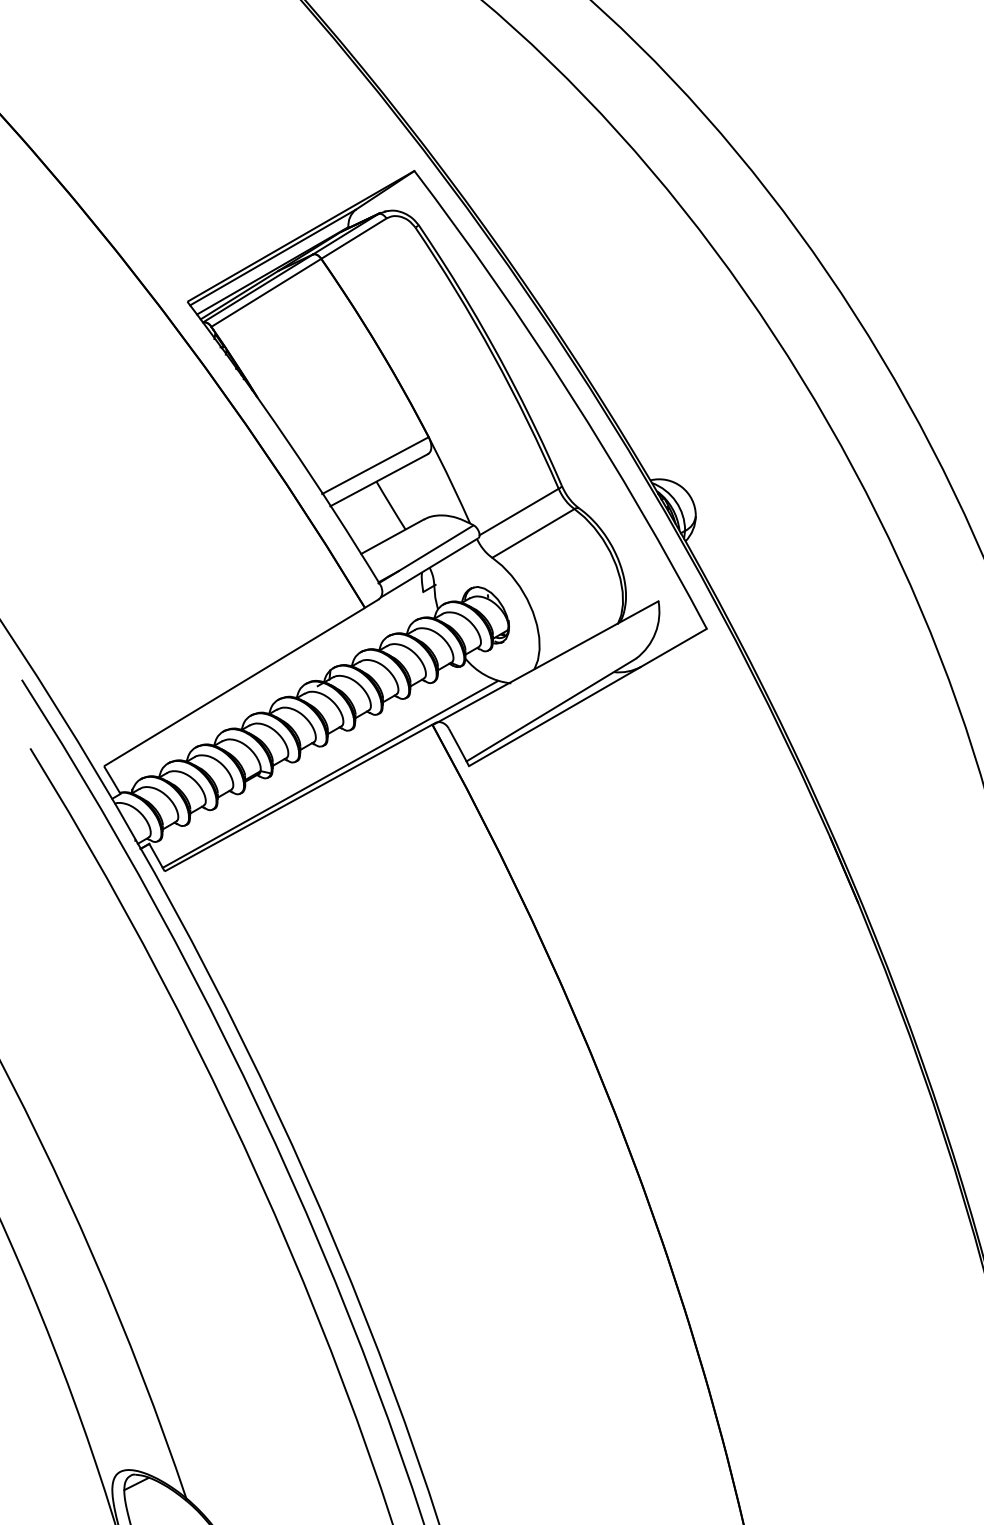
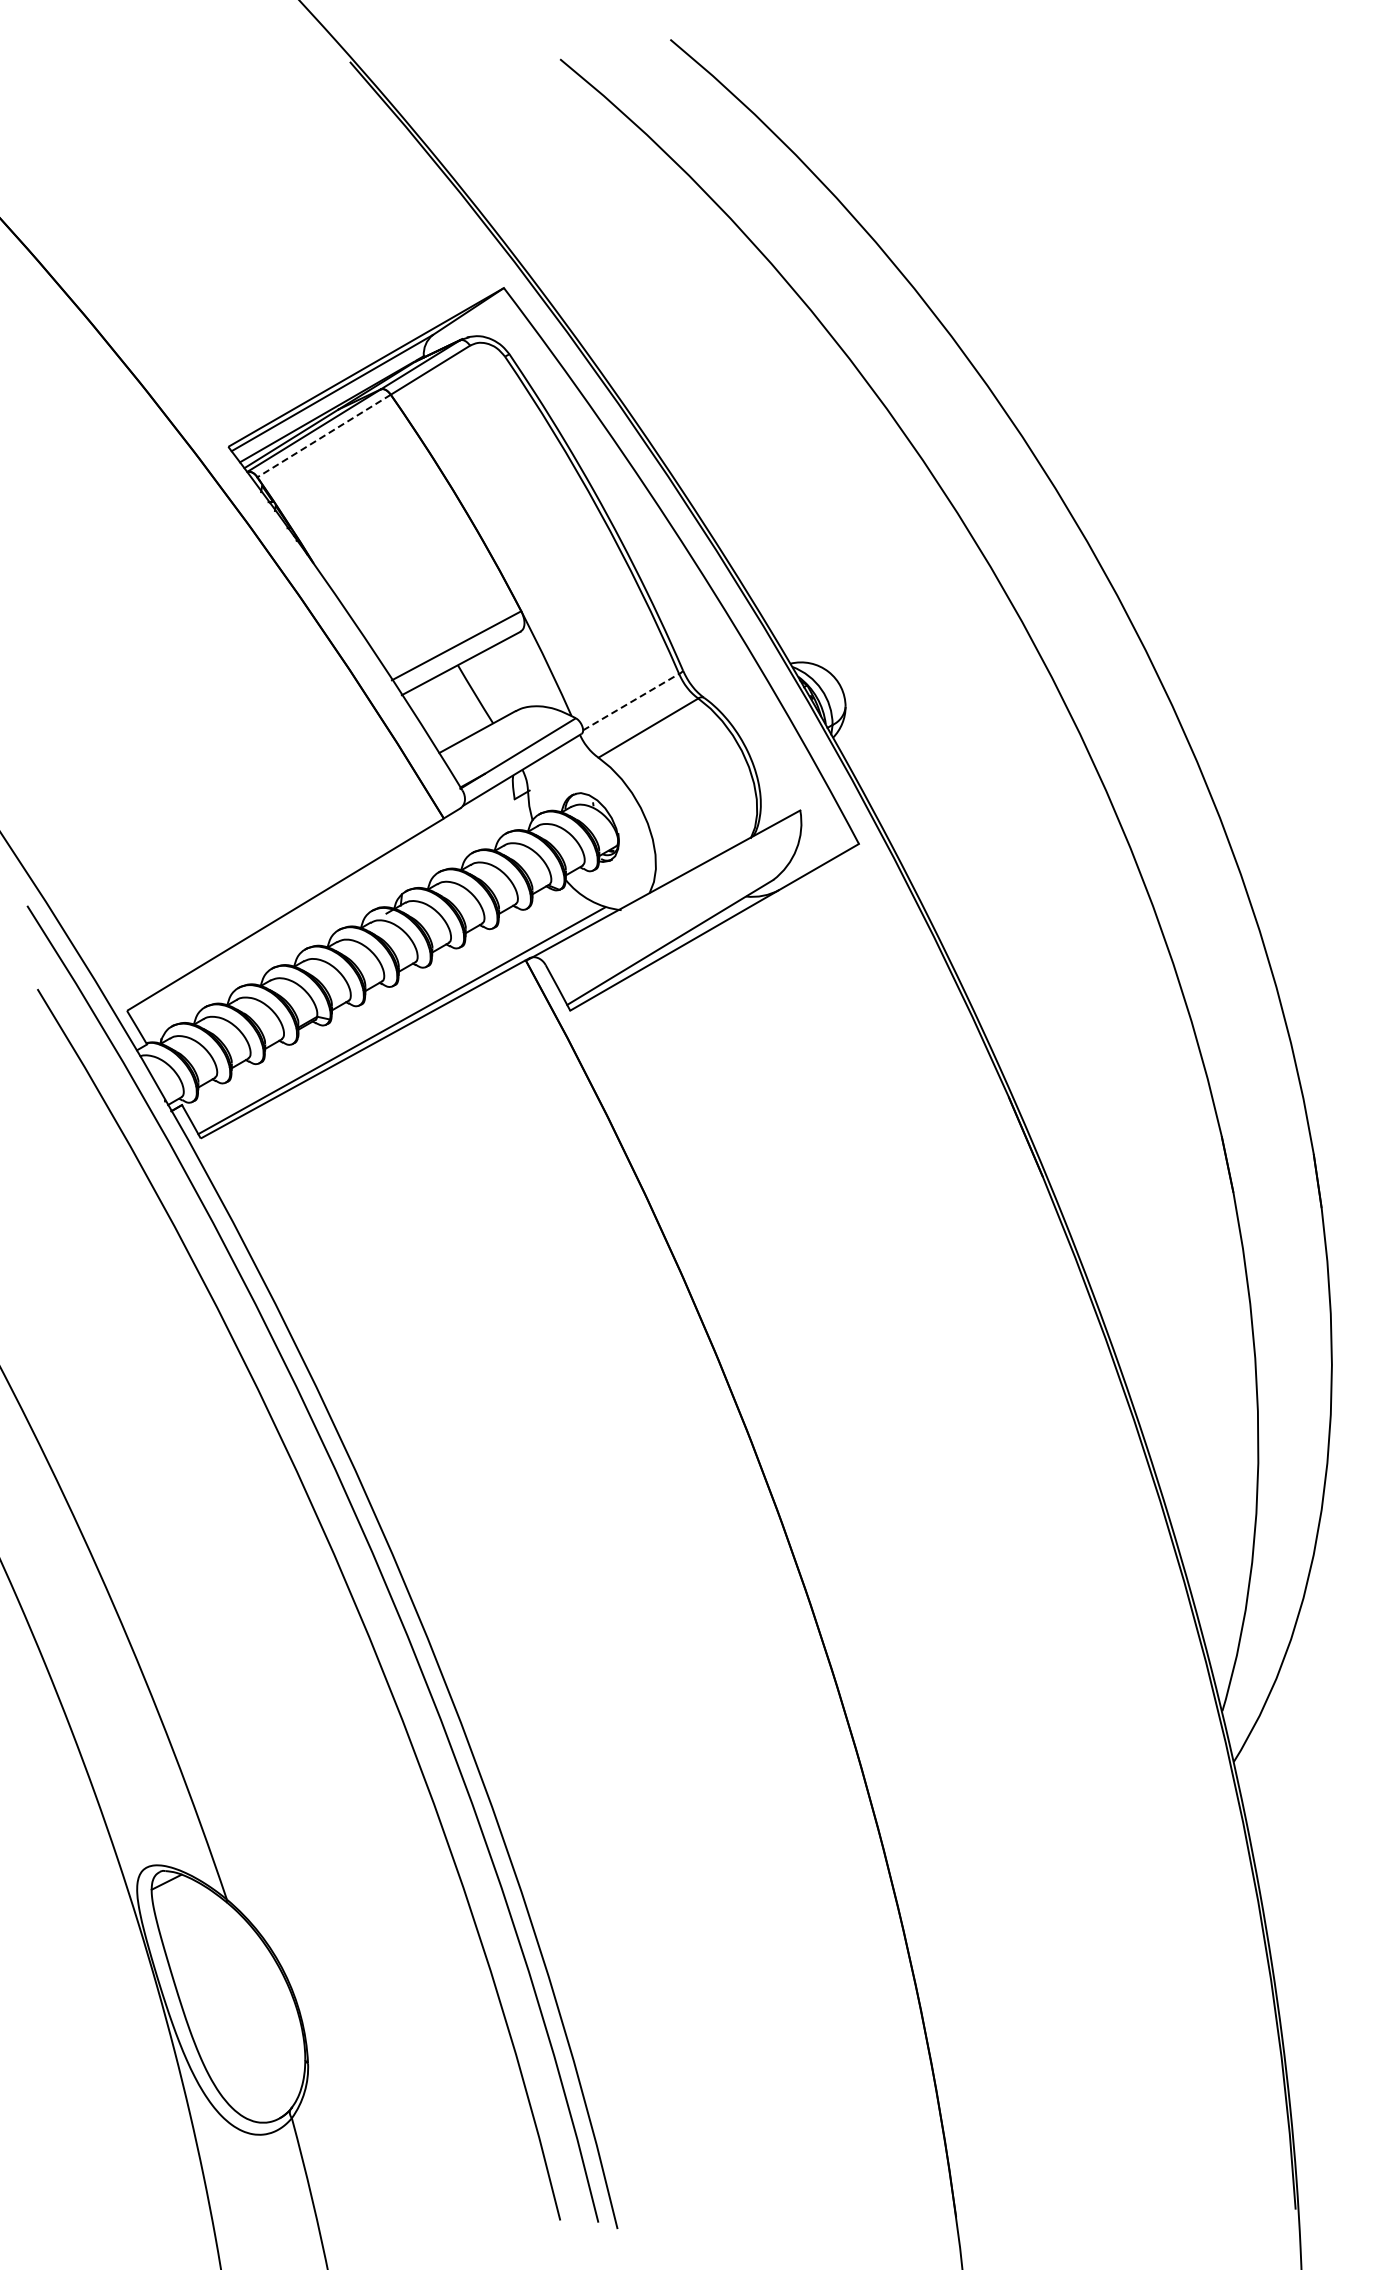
line: (265, 293) -> (323, 436), solid -> dashed
line: (519, 512) -> (631, 702), solid -> dashed

